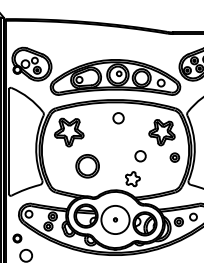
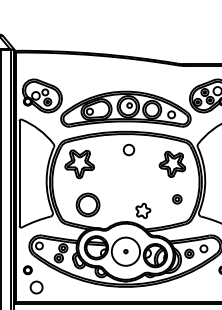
circle: (140, 155) -> (150, 187), removed
part: (175, 157) -> (177, 199), moved
part: (87, 165) -> (87, 204), moved

